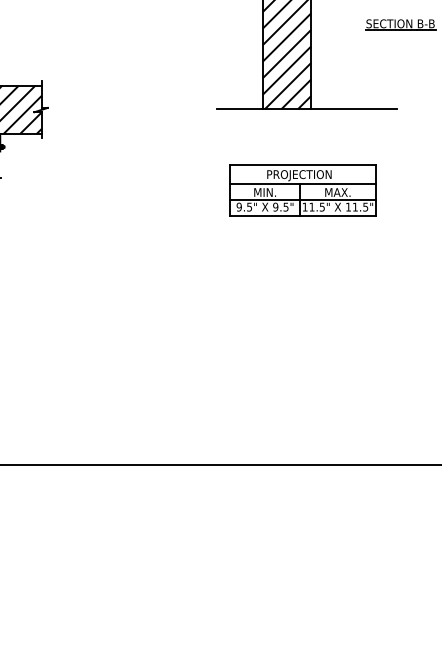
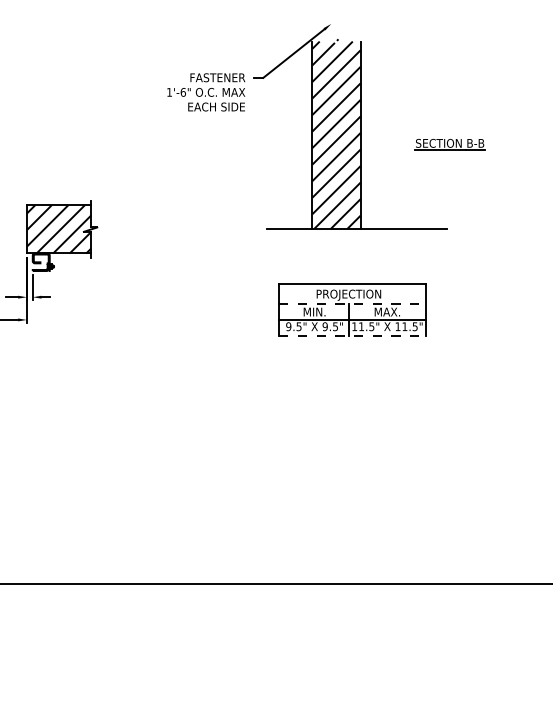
line: (303, 183) -> (352, 303), solid -> dashed
line: (303, 215) -> (352, 335), solid -> dashed

